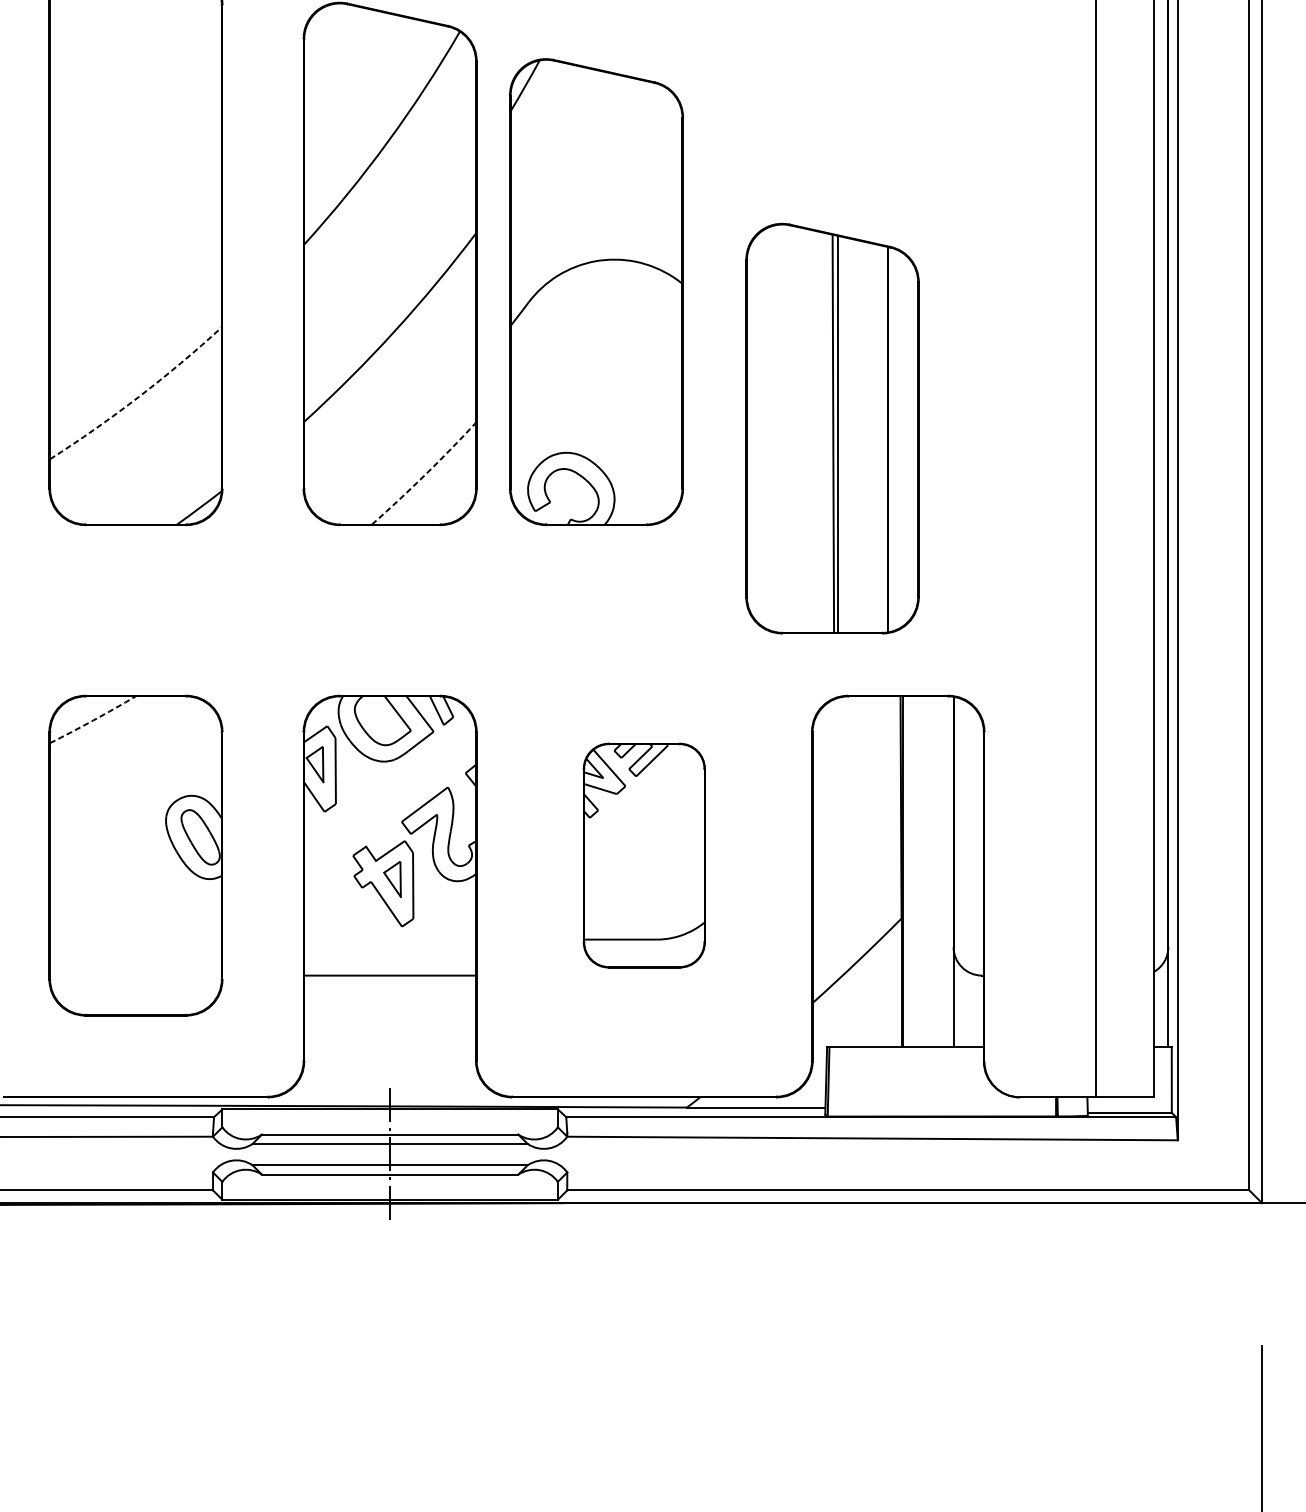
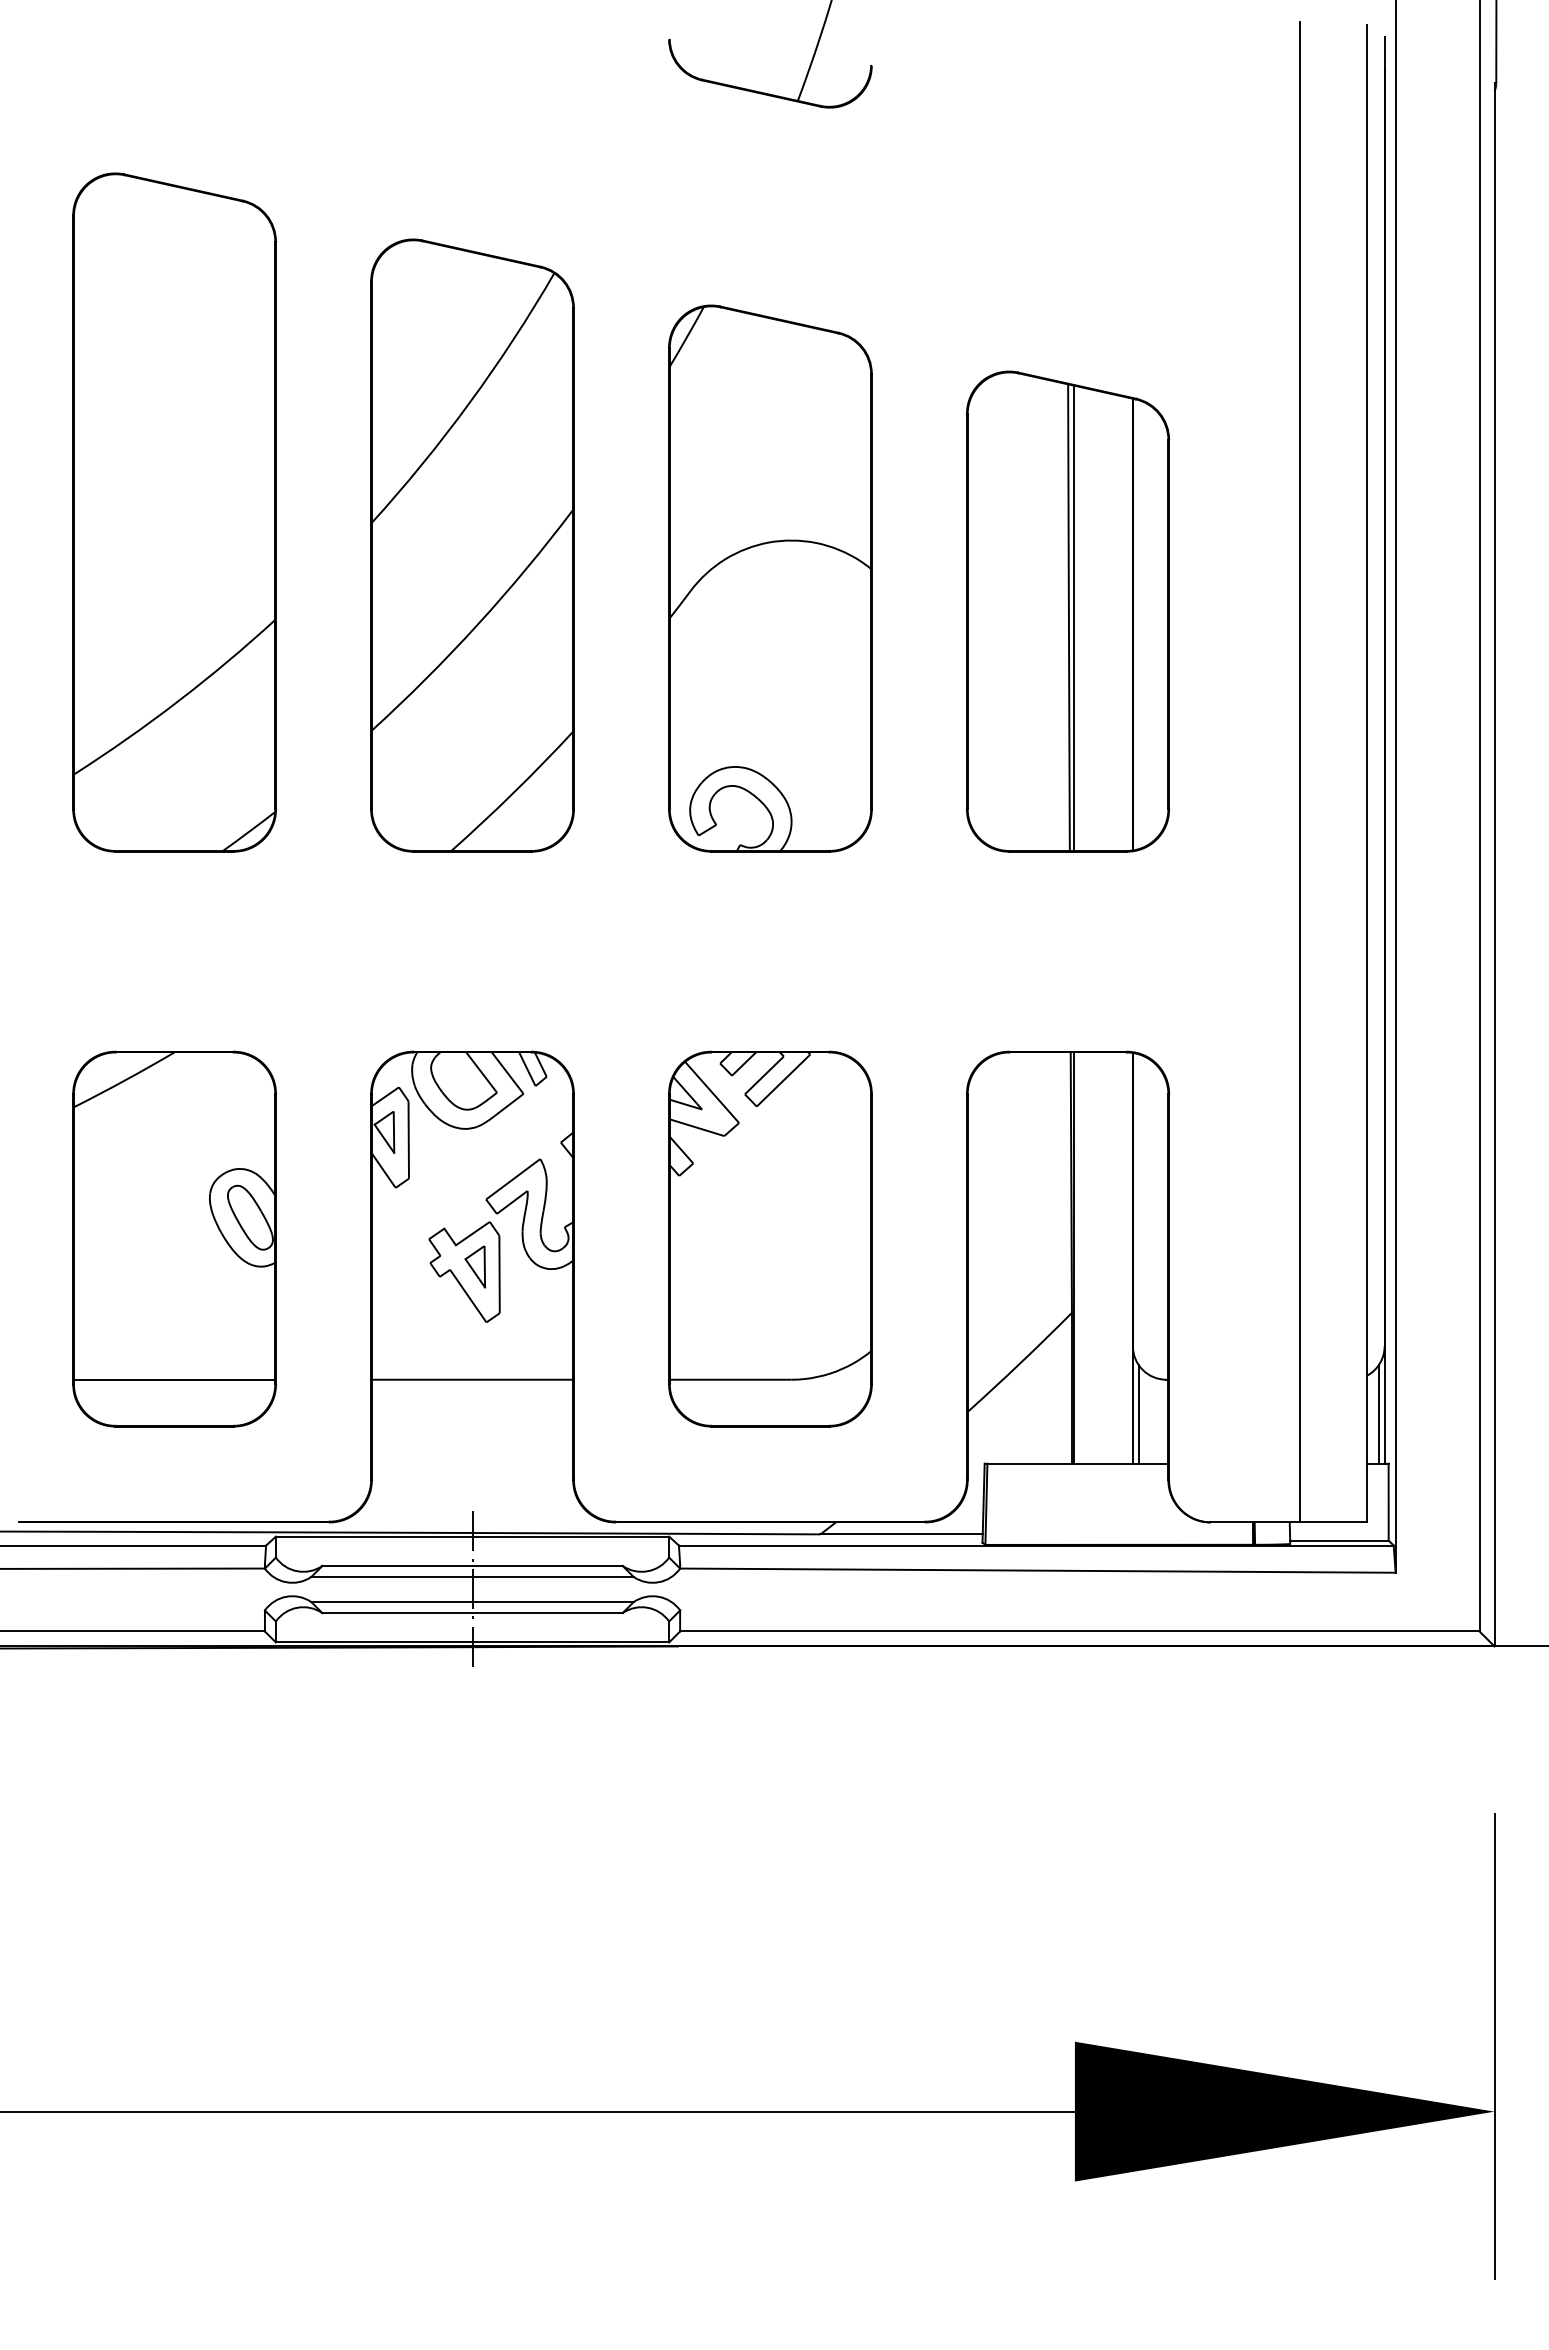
part: (596, 292) -> (770, 578), moved
arc: (138, 396) -> (177, 701), dashed -> solid
part: (832, 428) -> (1068, 611), moved
arc: (425, 474) -> (513, 792), dashed -> solid
arc: (93, 720) -> (124, 1080), dashed -> solid
part: (644, 855) -> (770, 1238), size x1.43
line: (135, 975) -> (174, 1379), added
line: (958, 1005) -> (1138, 1414), added
line: (1163, 1005) -> (1378, 1414), added

